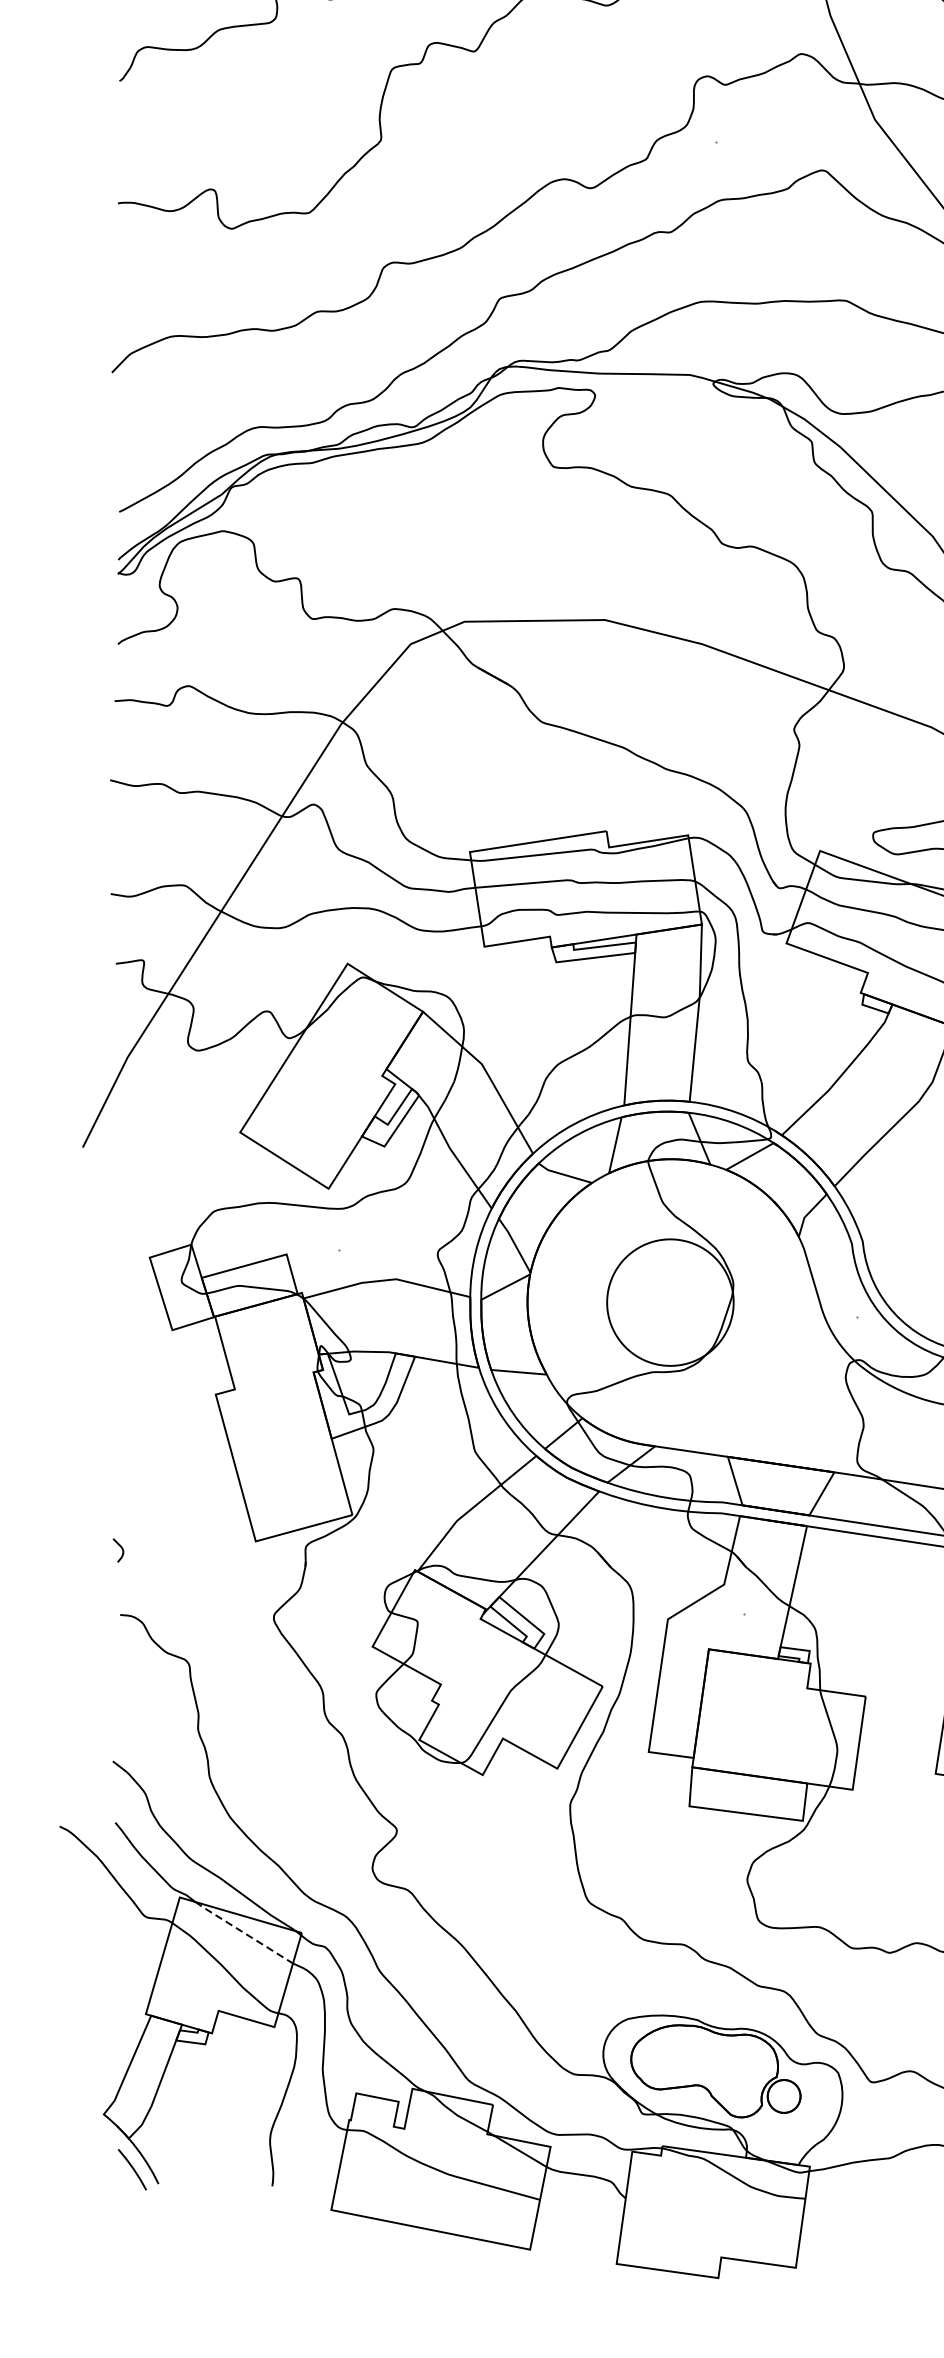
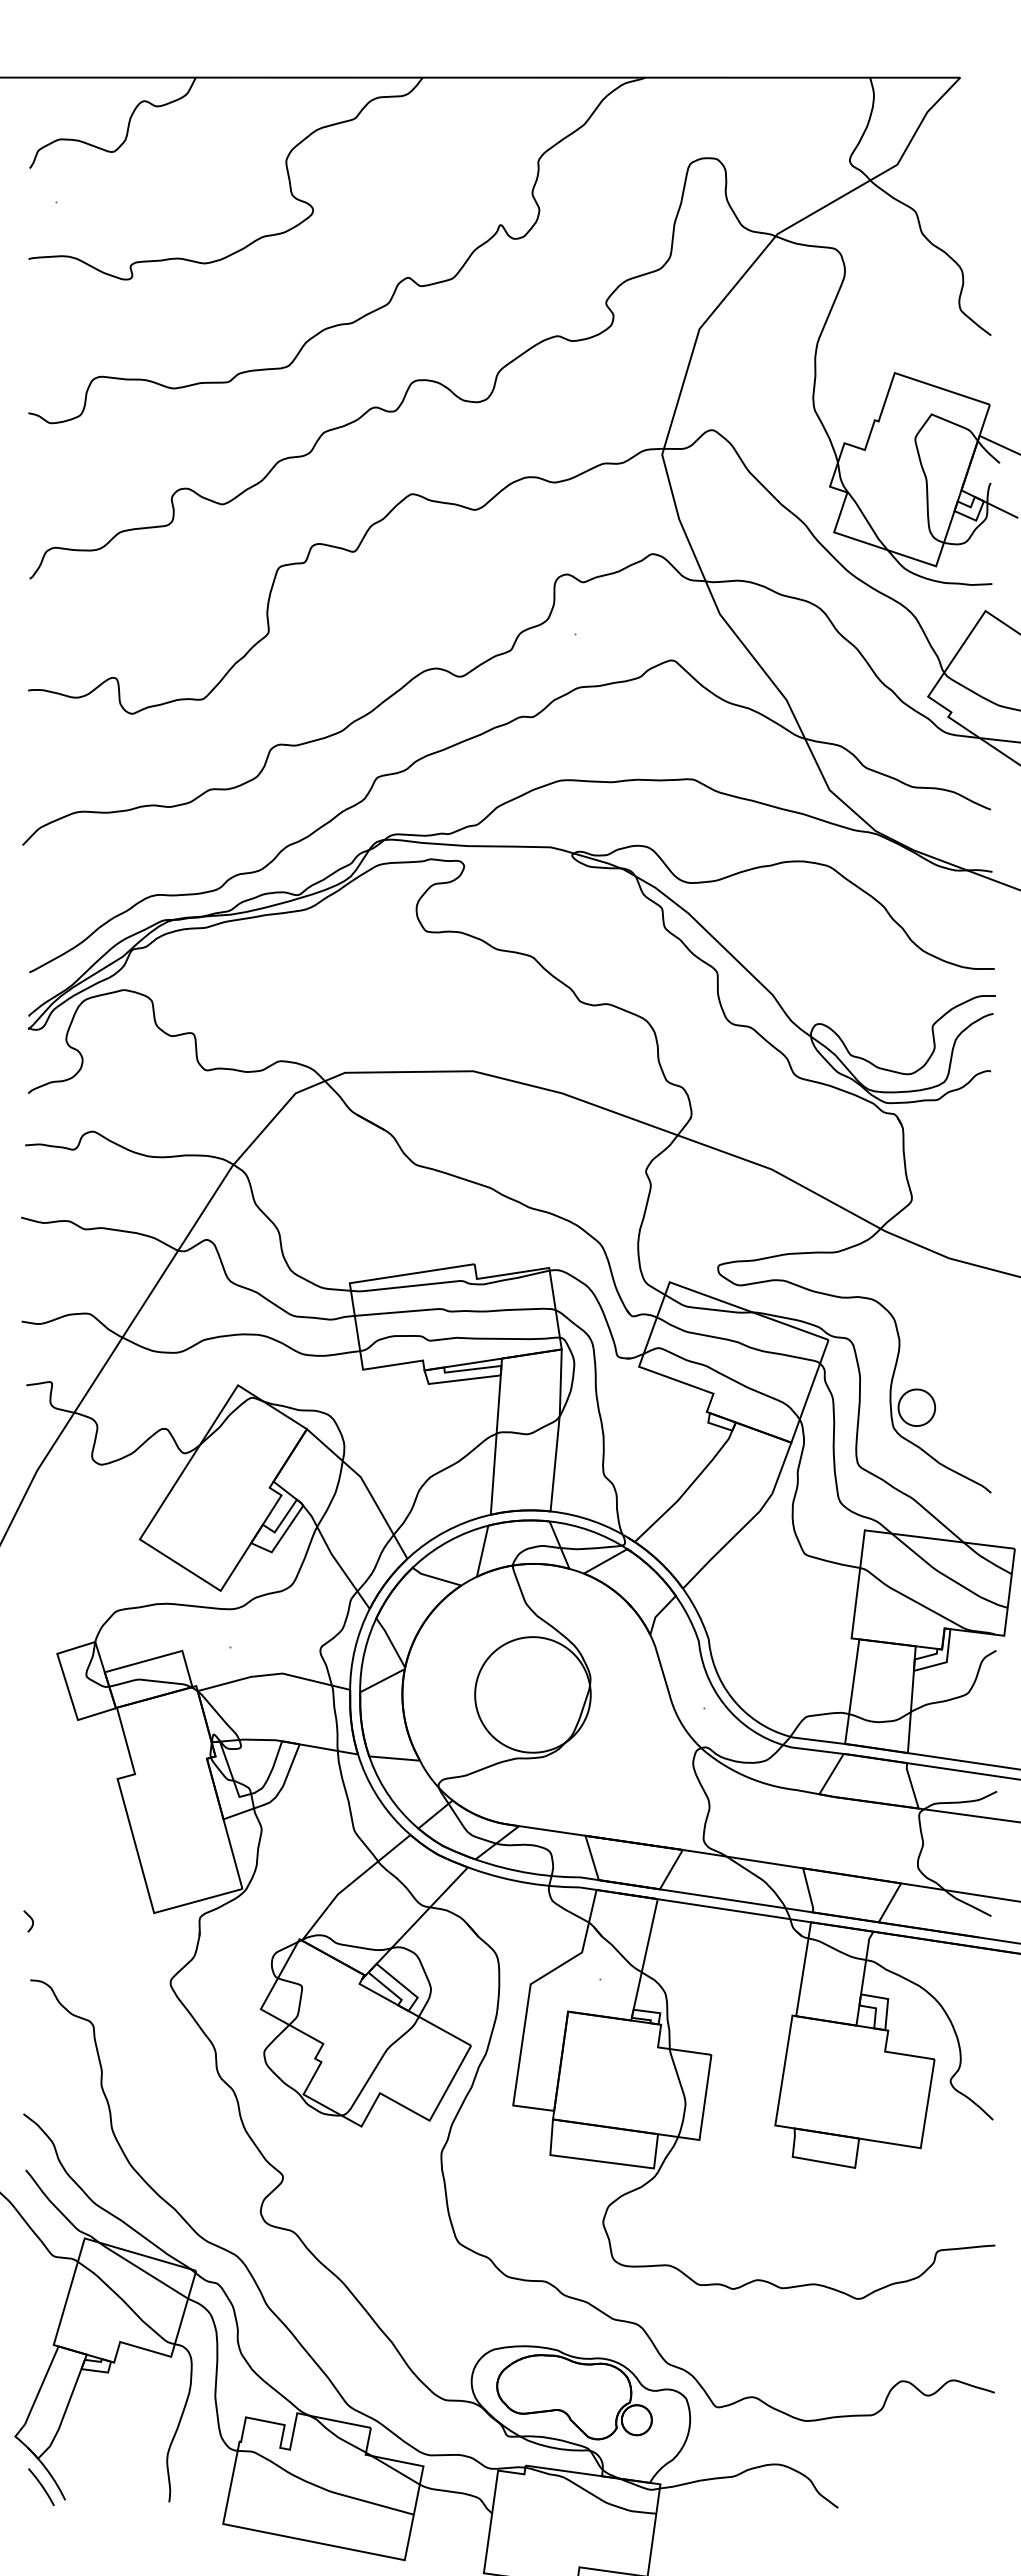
line: (244, 1932) -> (143, 2270), dashed -> solid

